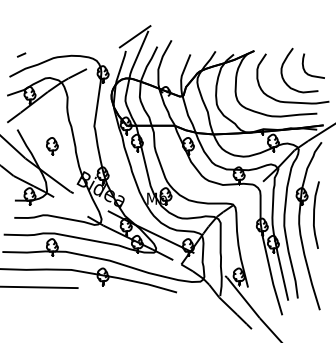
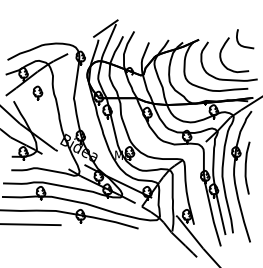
line: (21, 54) -> (16, 42), removed
curve: (304, 66) -> (238, 39), moved
part: (52, 146) -> (38, 93), moved

